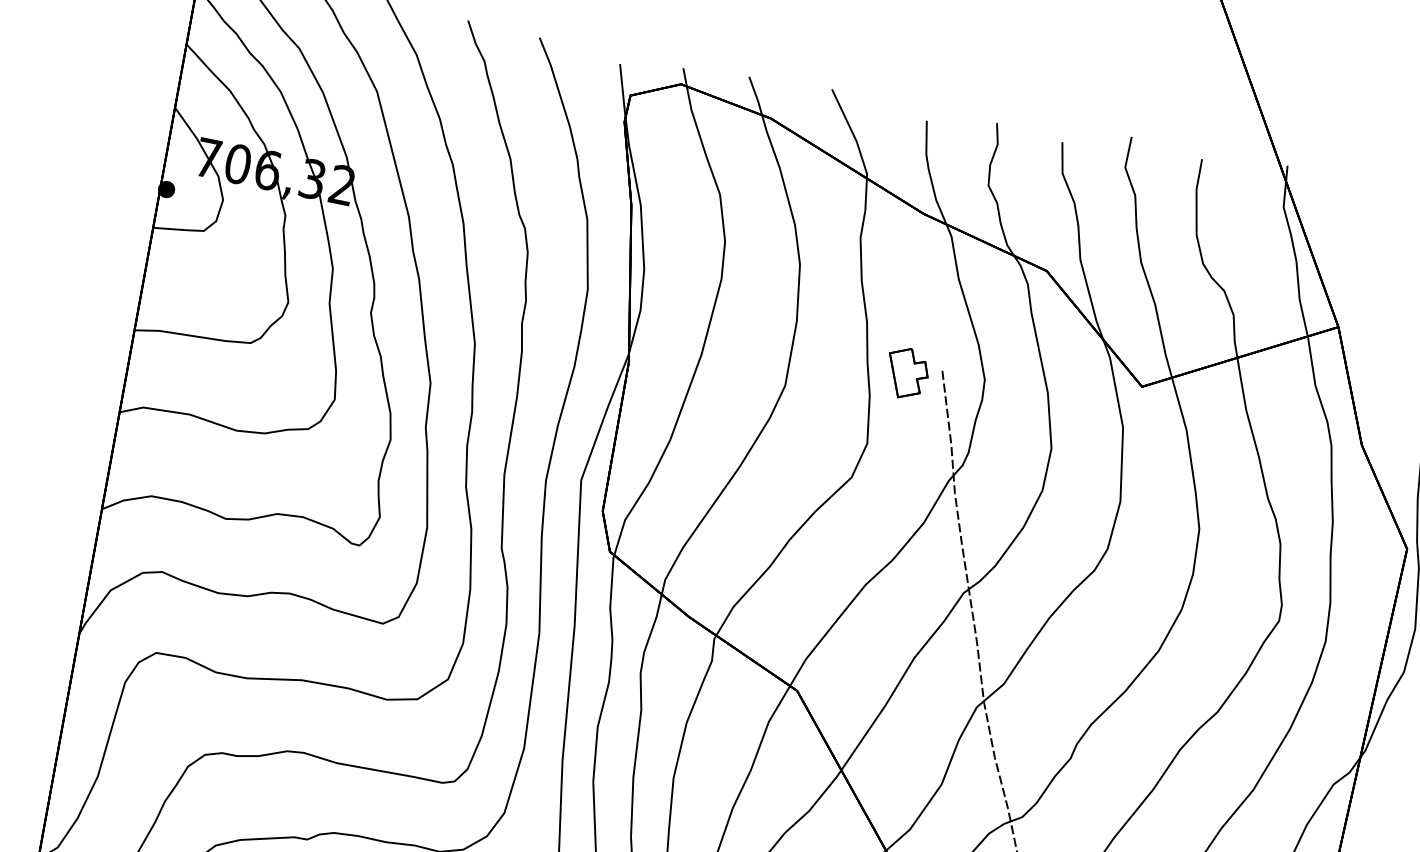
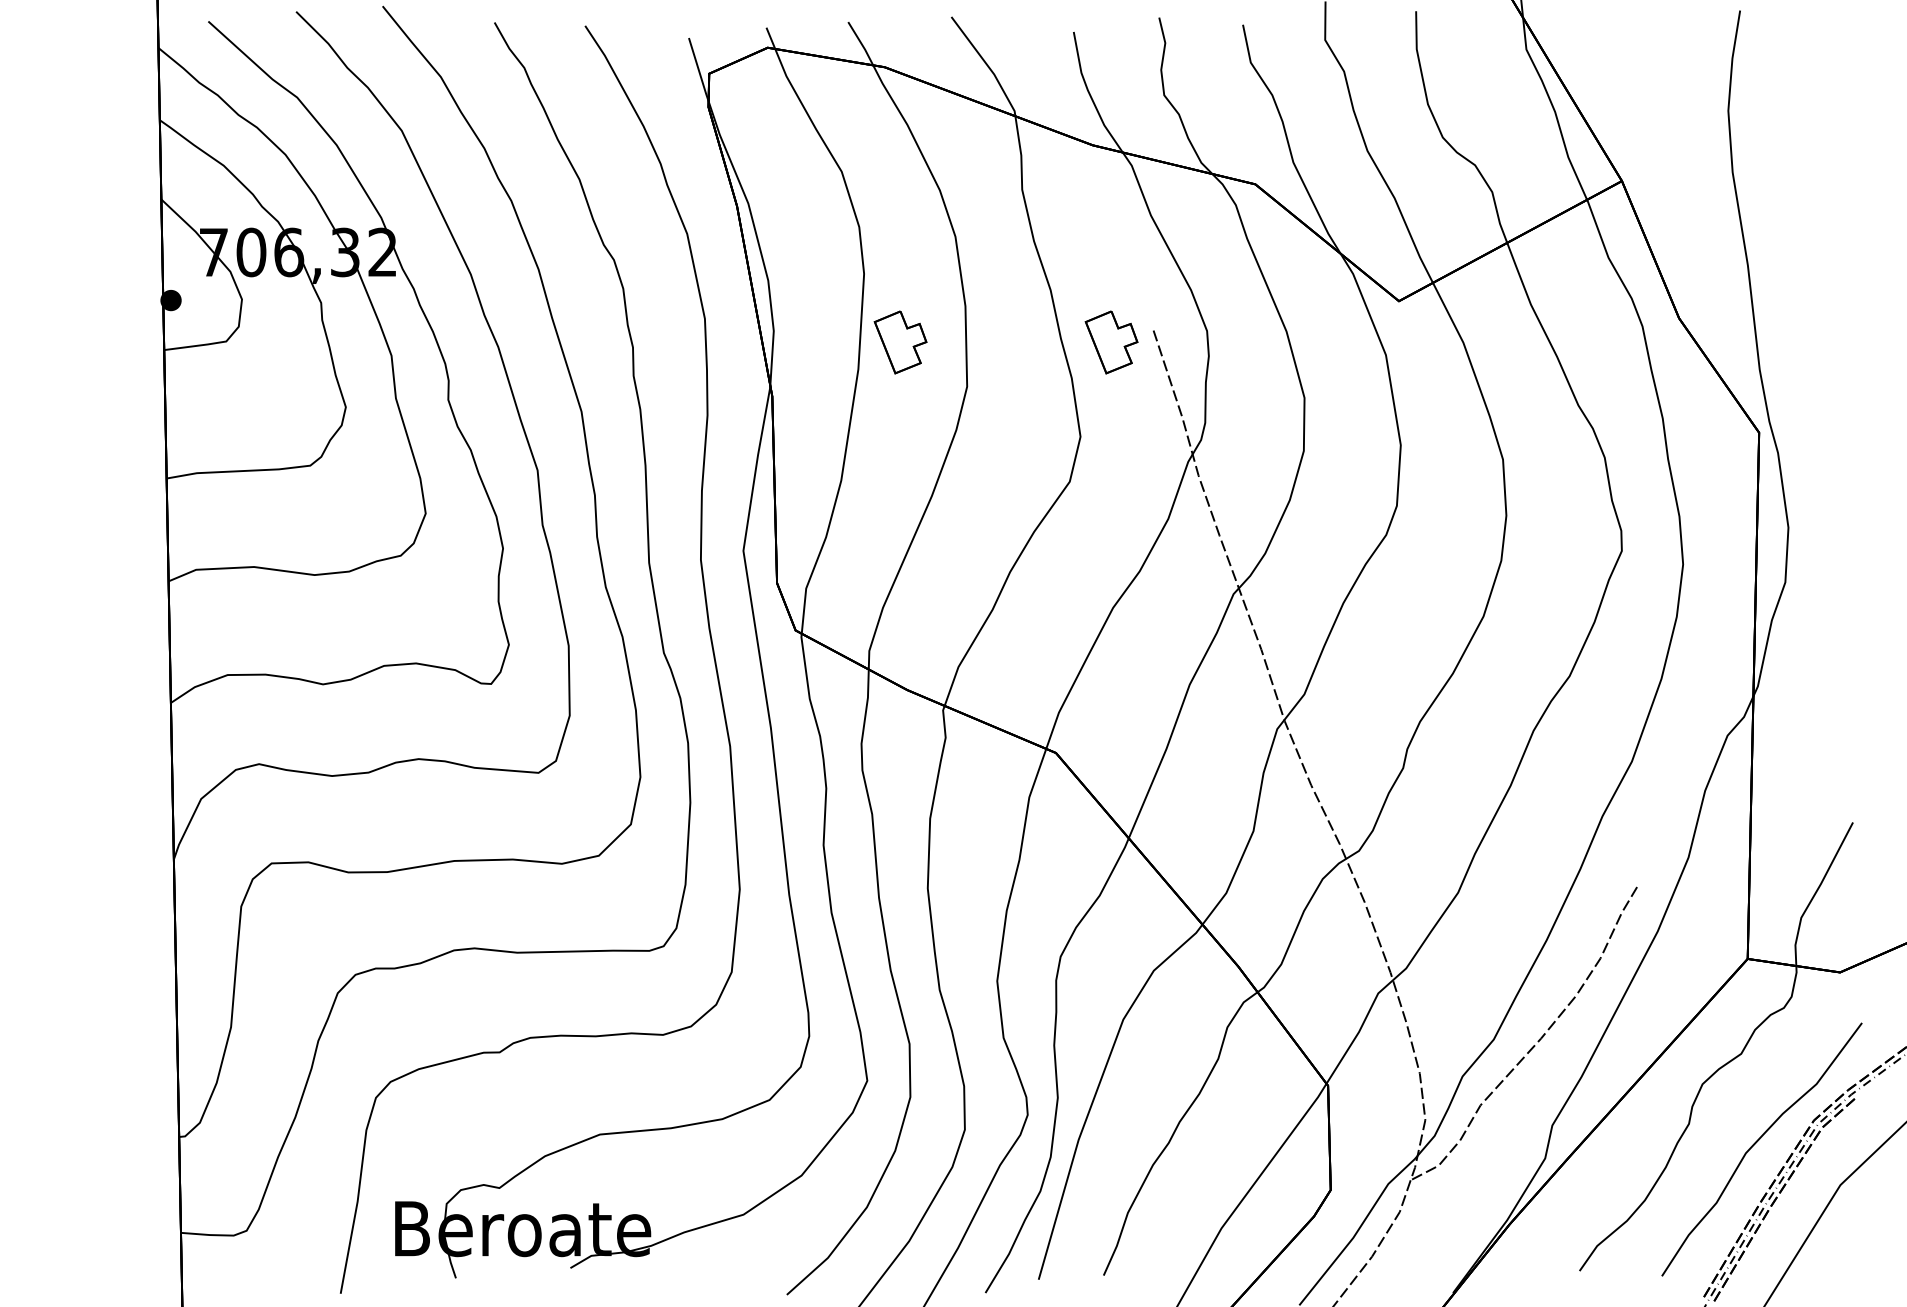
part: (739, 339) -> (900, 342), added

